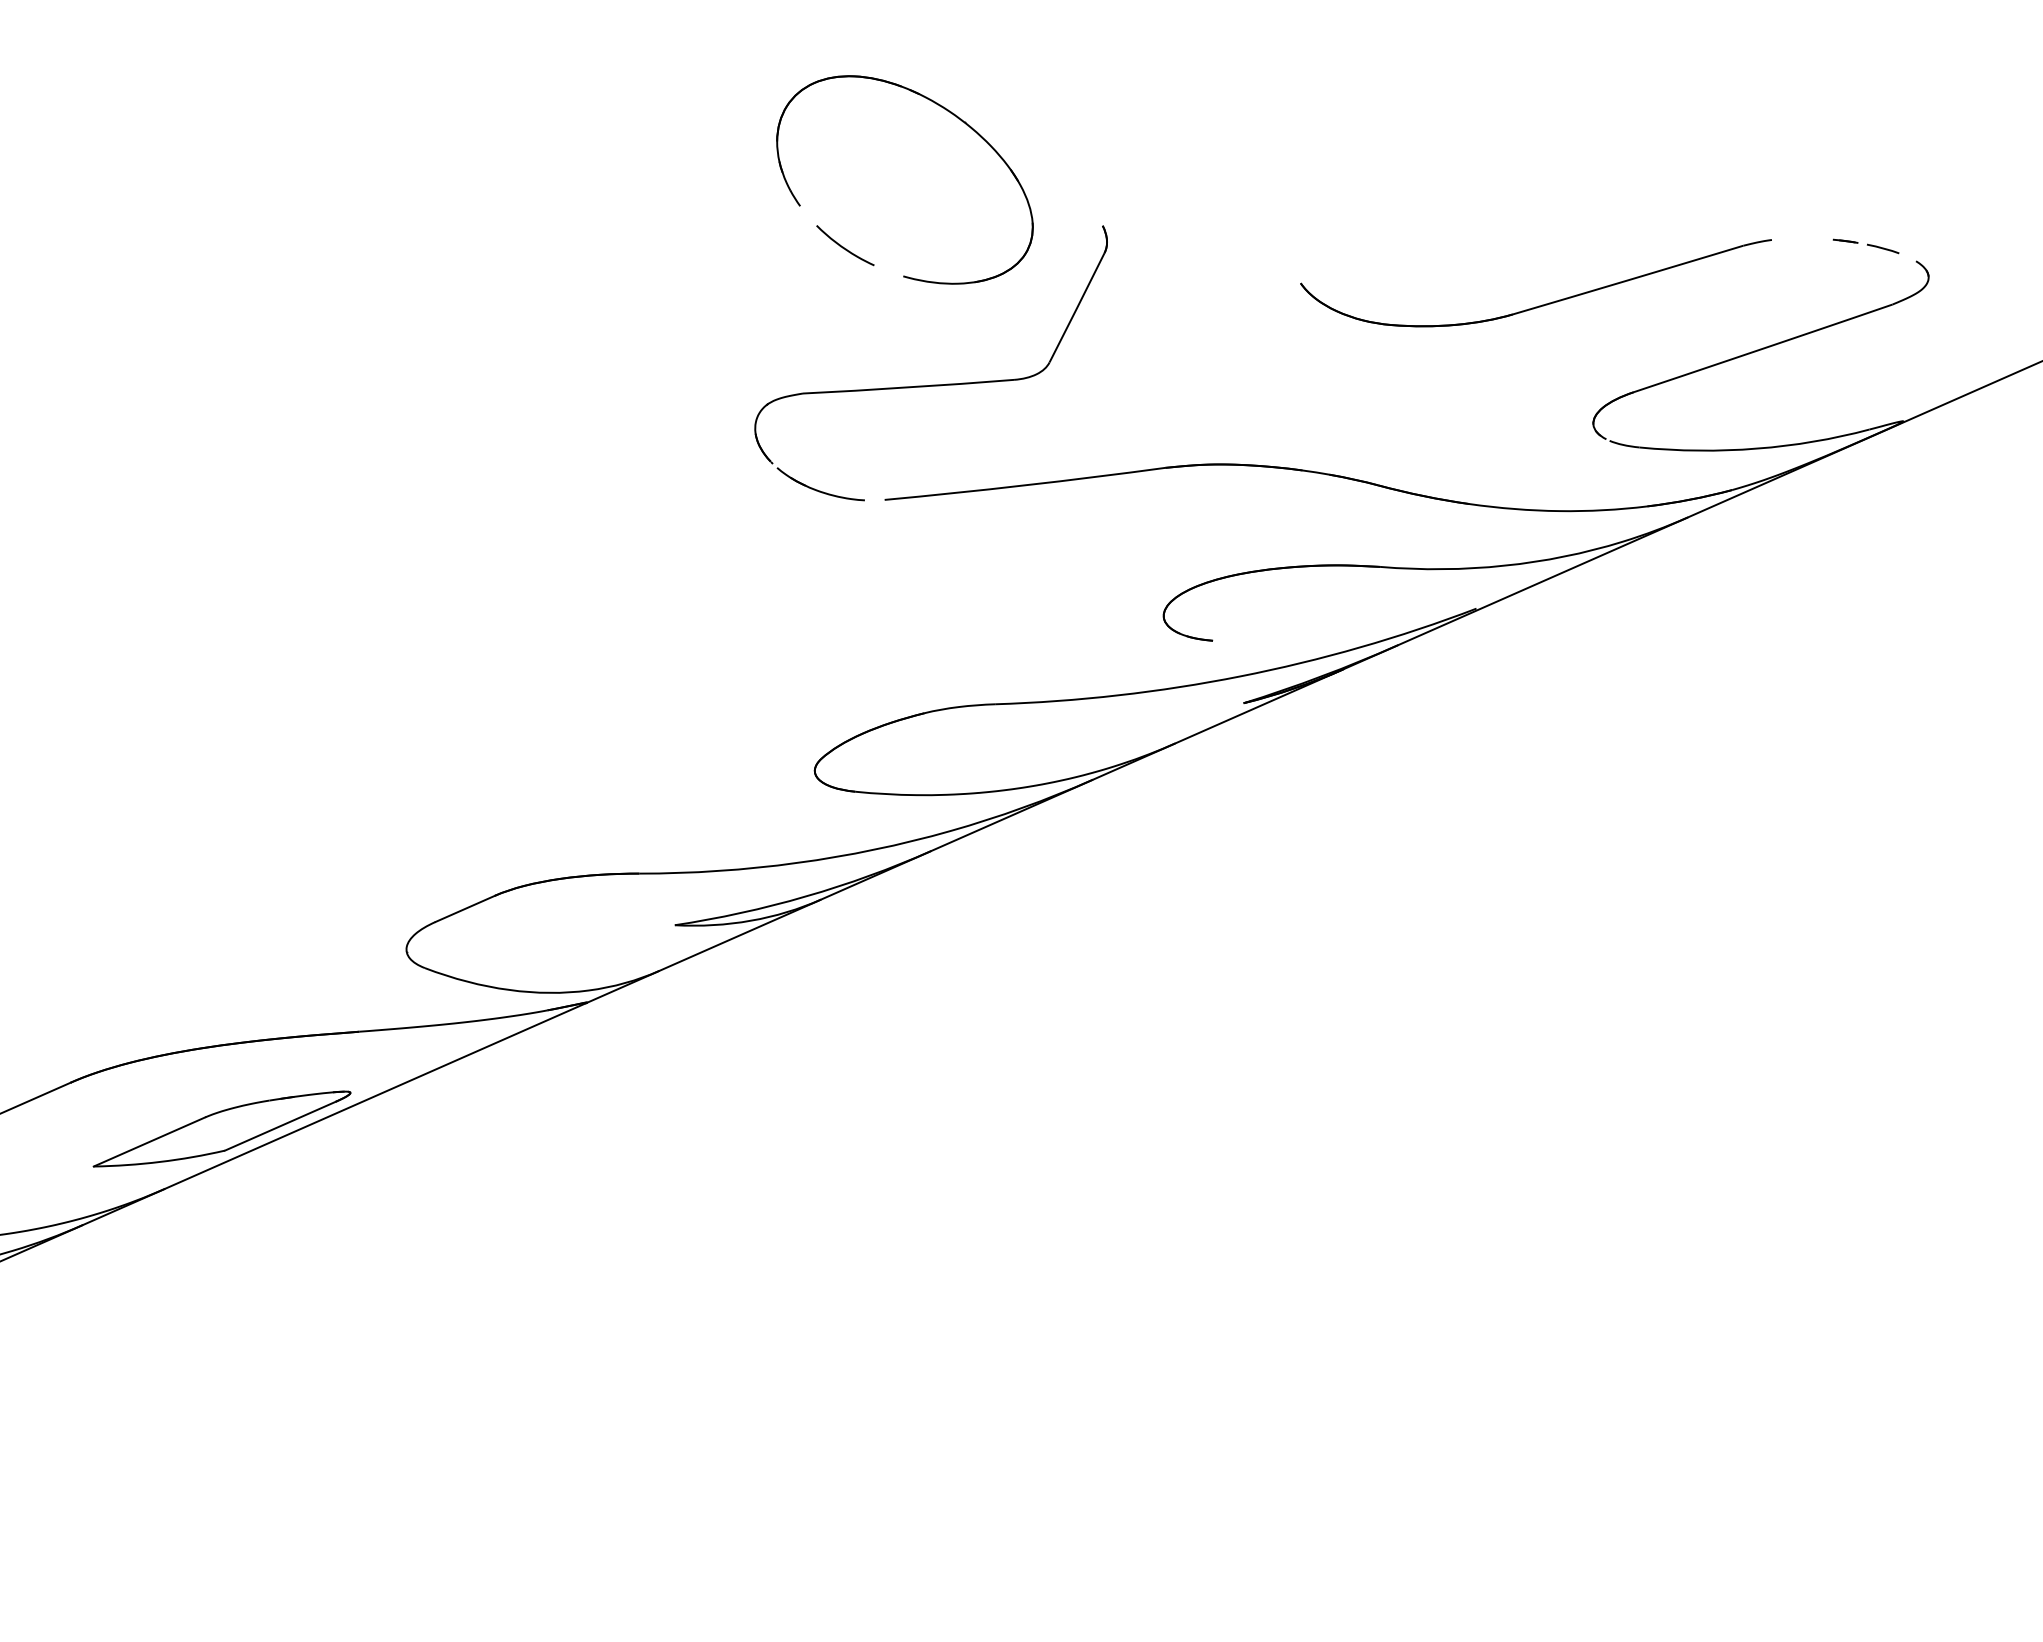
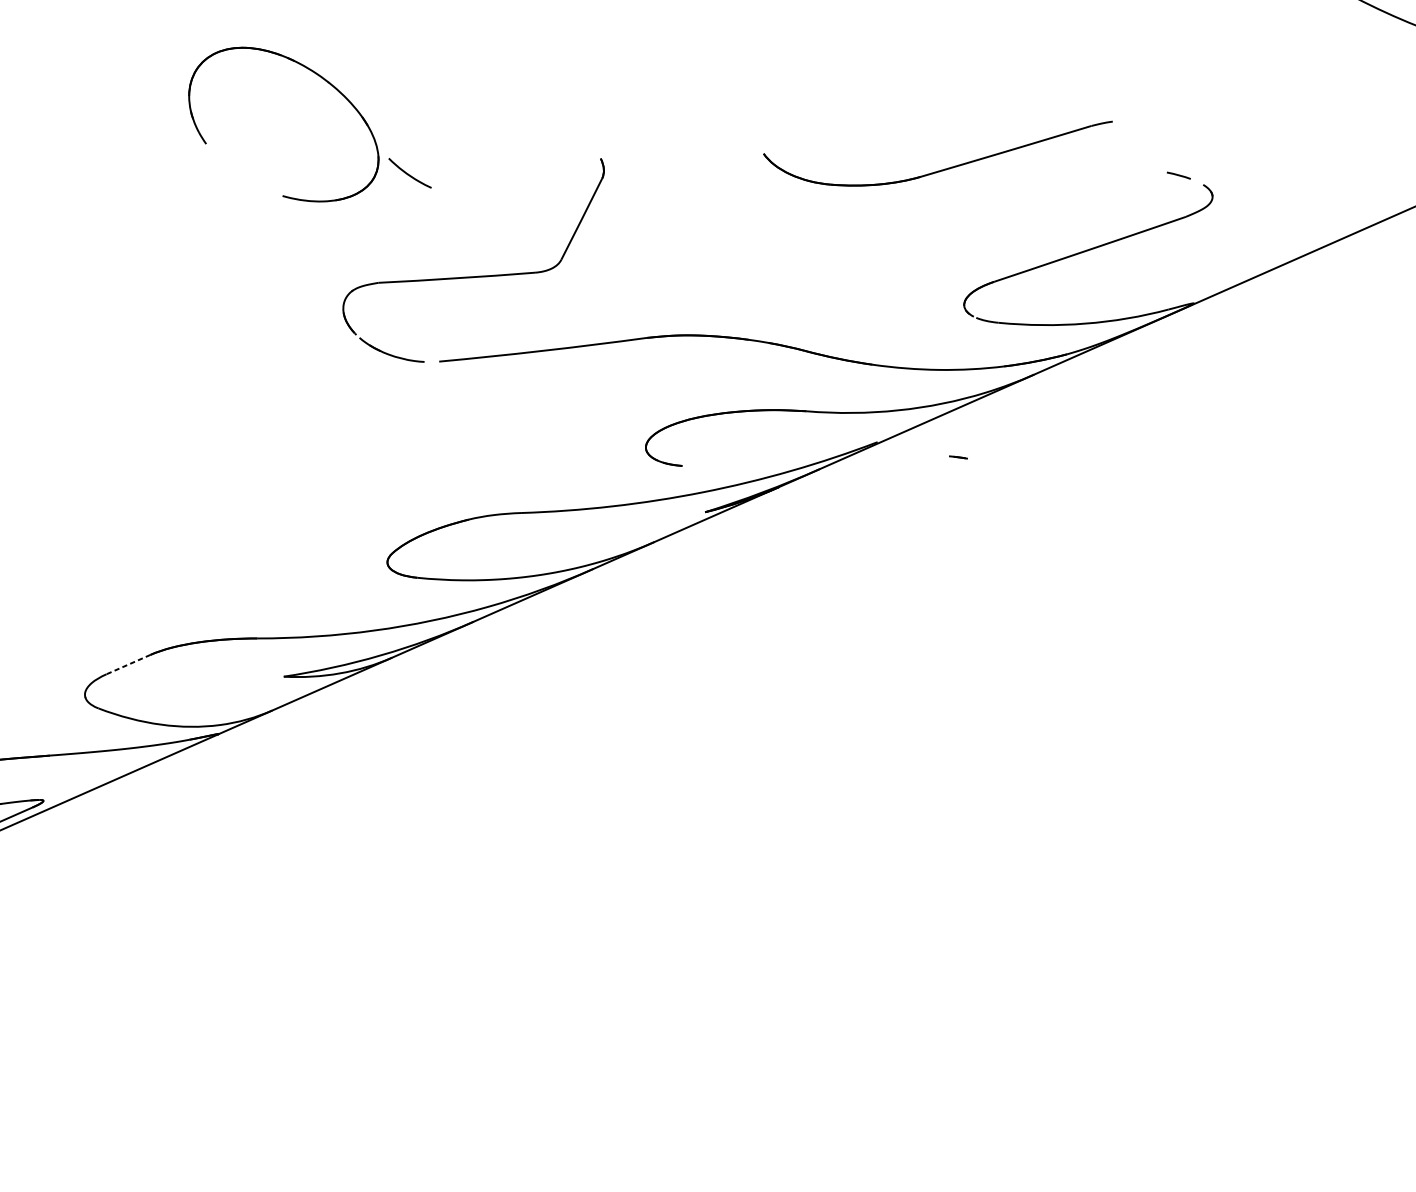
part: (954, 116) -> (320, 77), moved
line: (1845, 240) -> (958, 456), moved
part: (1542, 304) -> (942, 169), moved
line: (464, 909) -> (127, 665), solid -> dashed

